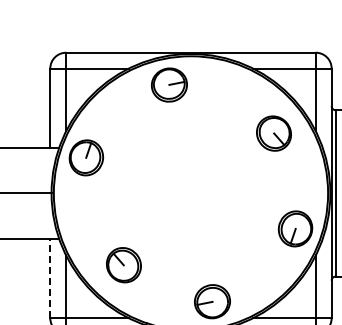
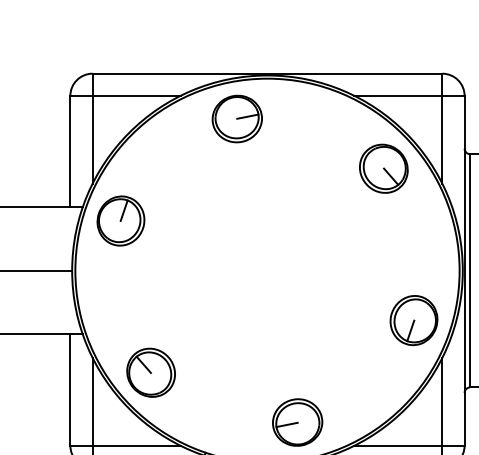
part: (273, 133) -> (383, 168), moved
part: (123, 265) -> (150, 373), moved
line: (50, 278) -> (70, 390), dashed -> solid

